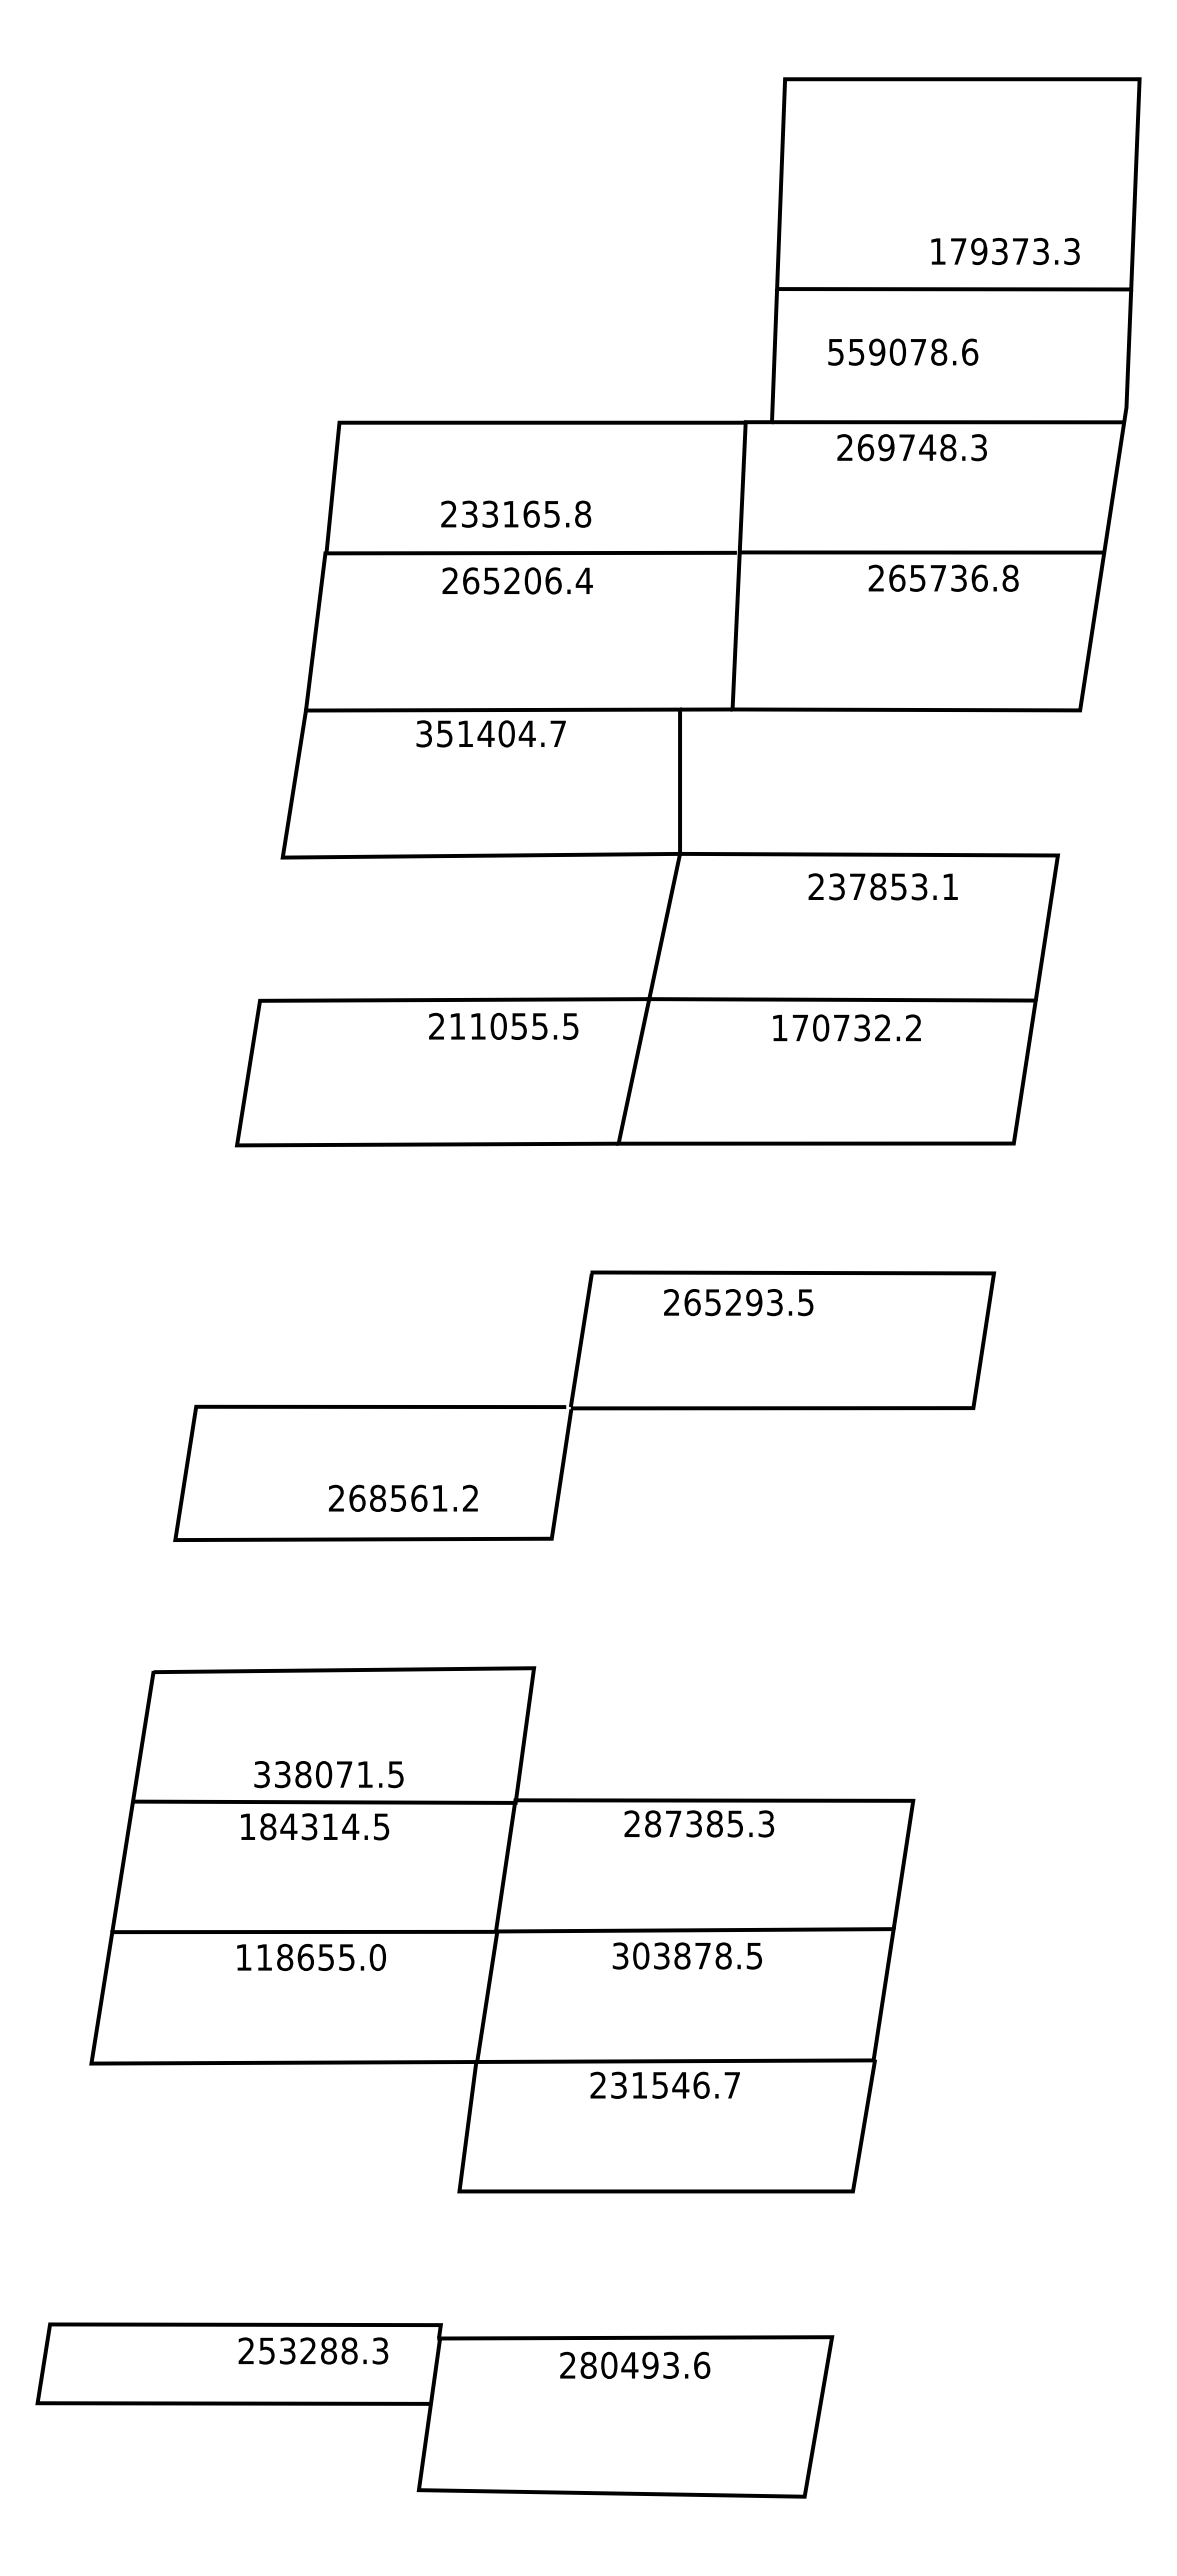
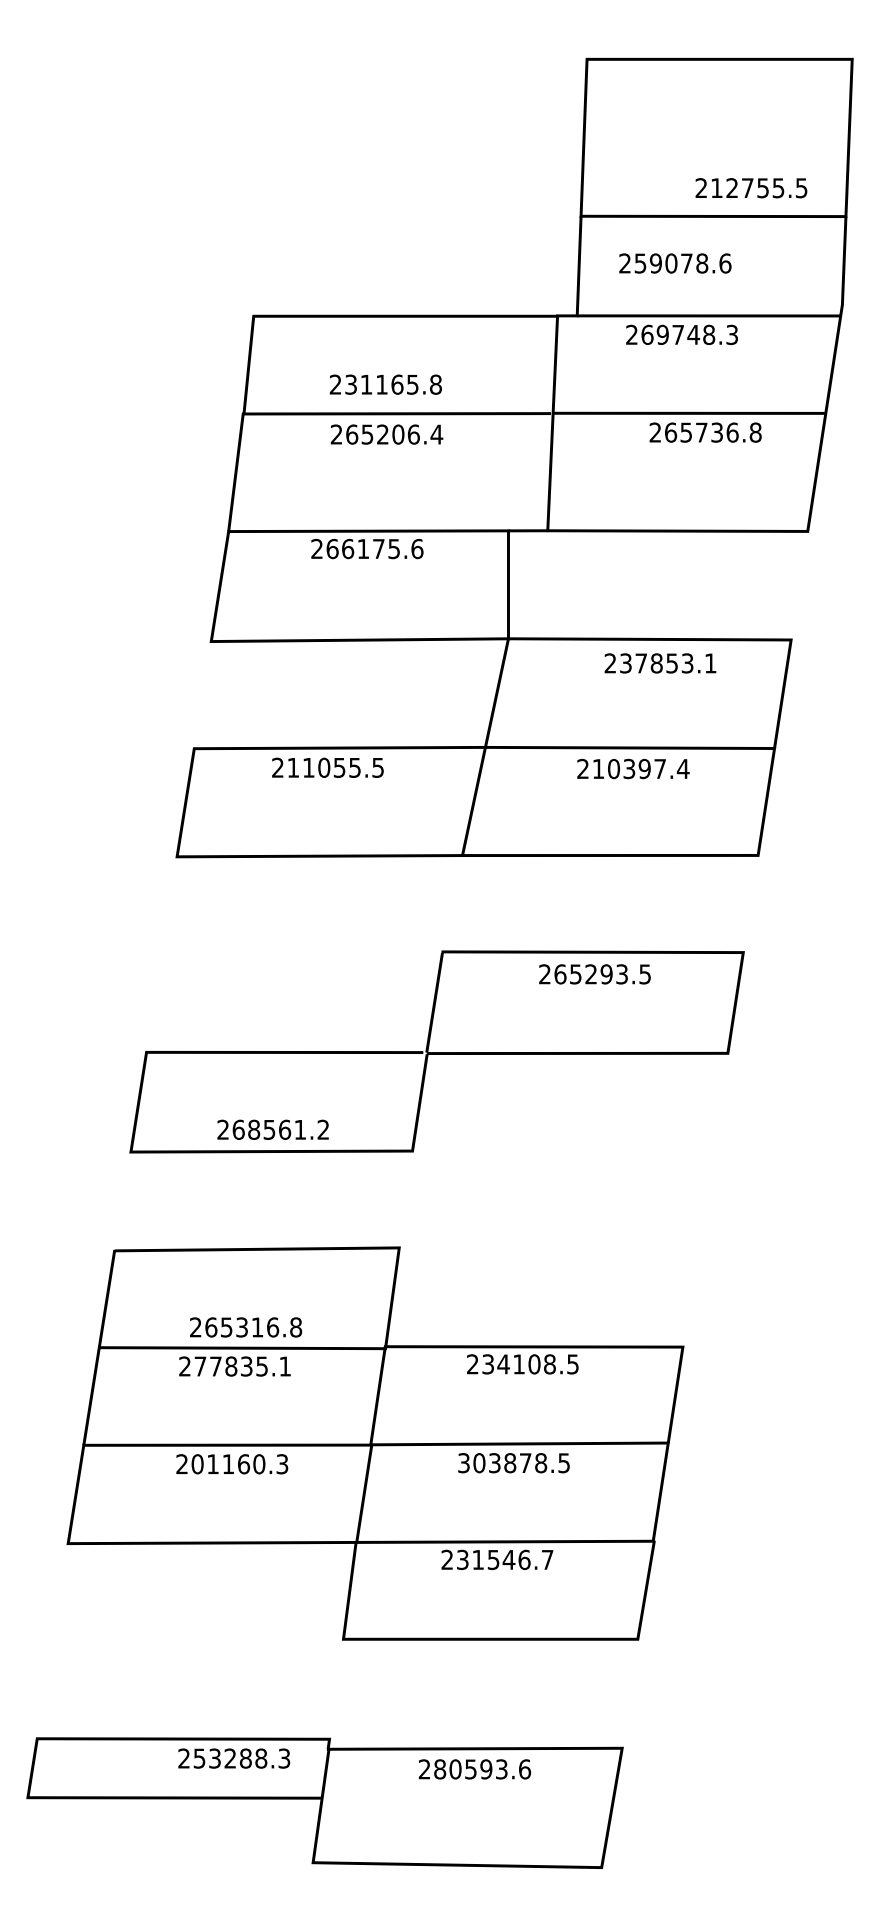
text: (1004, 251) -> (751, 188), 179373.3 -> 212755.5
text: (835, 351) -> (624, 262), 559078.6 -> 259078.6
text: (490, 513) -> (366, 384), 233165.8 -> 231165.8
text: (491, 733) -> (367, 548), 351404.7 -> 266175.6
text: (503, 1025) -> (327, 767), moved
text: (847, 1027) -> (633, 768), 170732.2 -> 210397.4
text: (738, 1302) -> (594, 974), moved
text: (403, 1497) -> (273, 1129), moved
text: (329, 1774) -> (246, 1327), 338071.5 -> 265316.8
text: (709, 1823) -> (530, 1364), 287385.3 -> 234108.5
text: (314, 1826) -> (235, 1366), 184314.5 -> 277835.1
text: (310, 1957) -> (232, 1464), 118655.0 -> 201160.3
text: (629, 2365) -> (470, 1769), 280493.6 -> 280593.6

